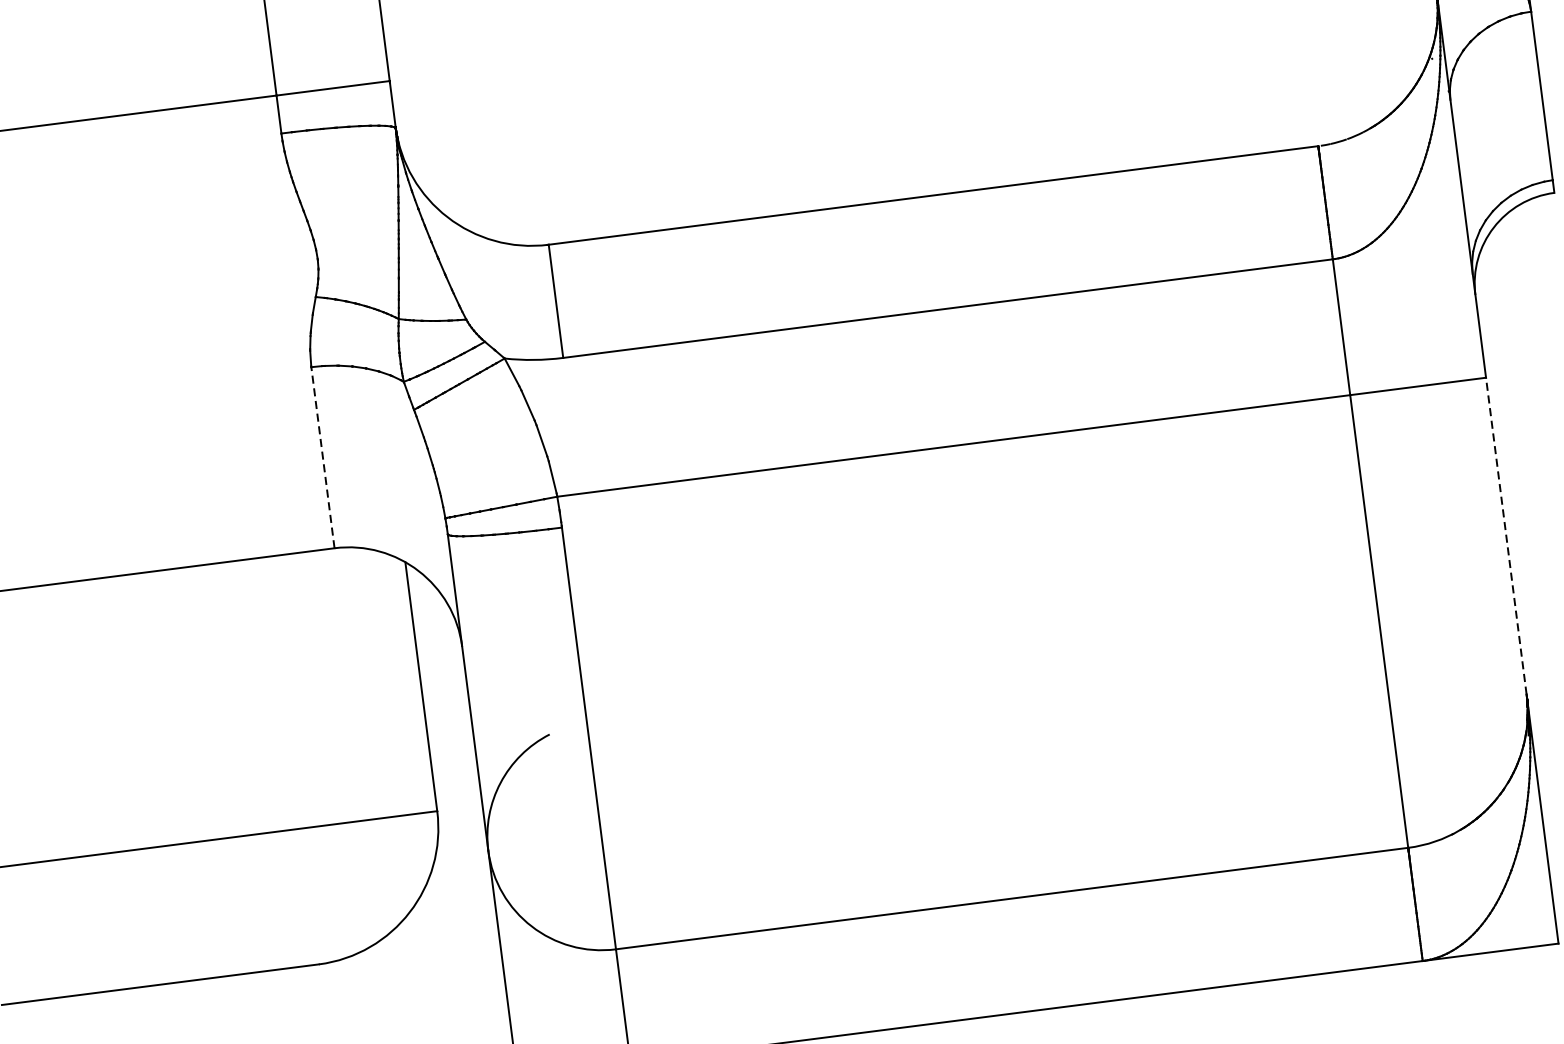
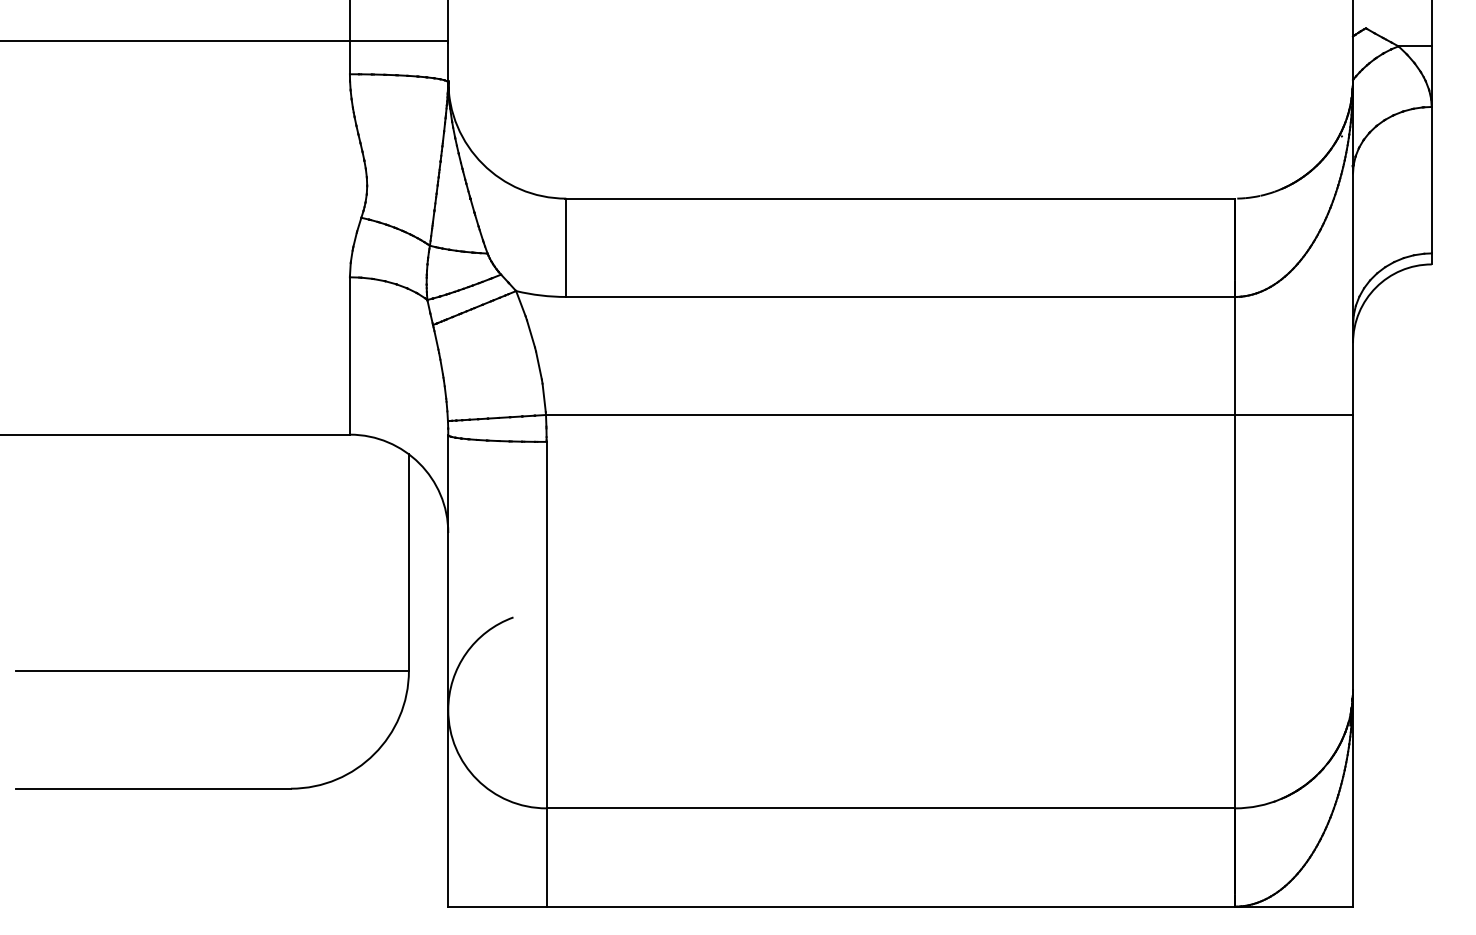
line: (322, 457) -> (349, 355), dashed -> solid
line: (1506, 535) -> (1353, 552), dashed -> solid

